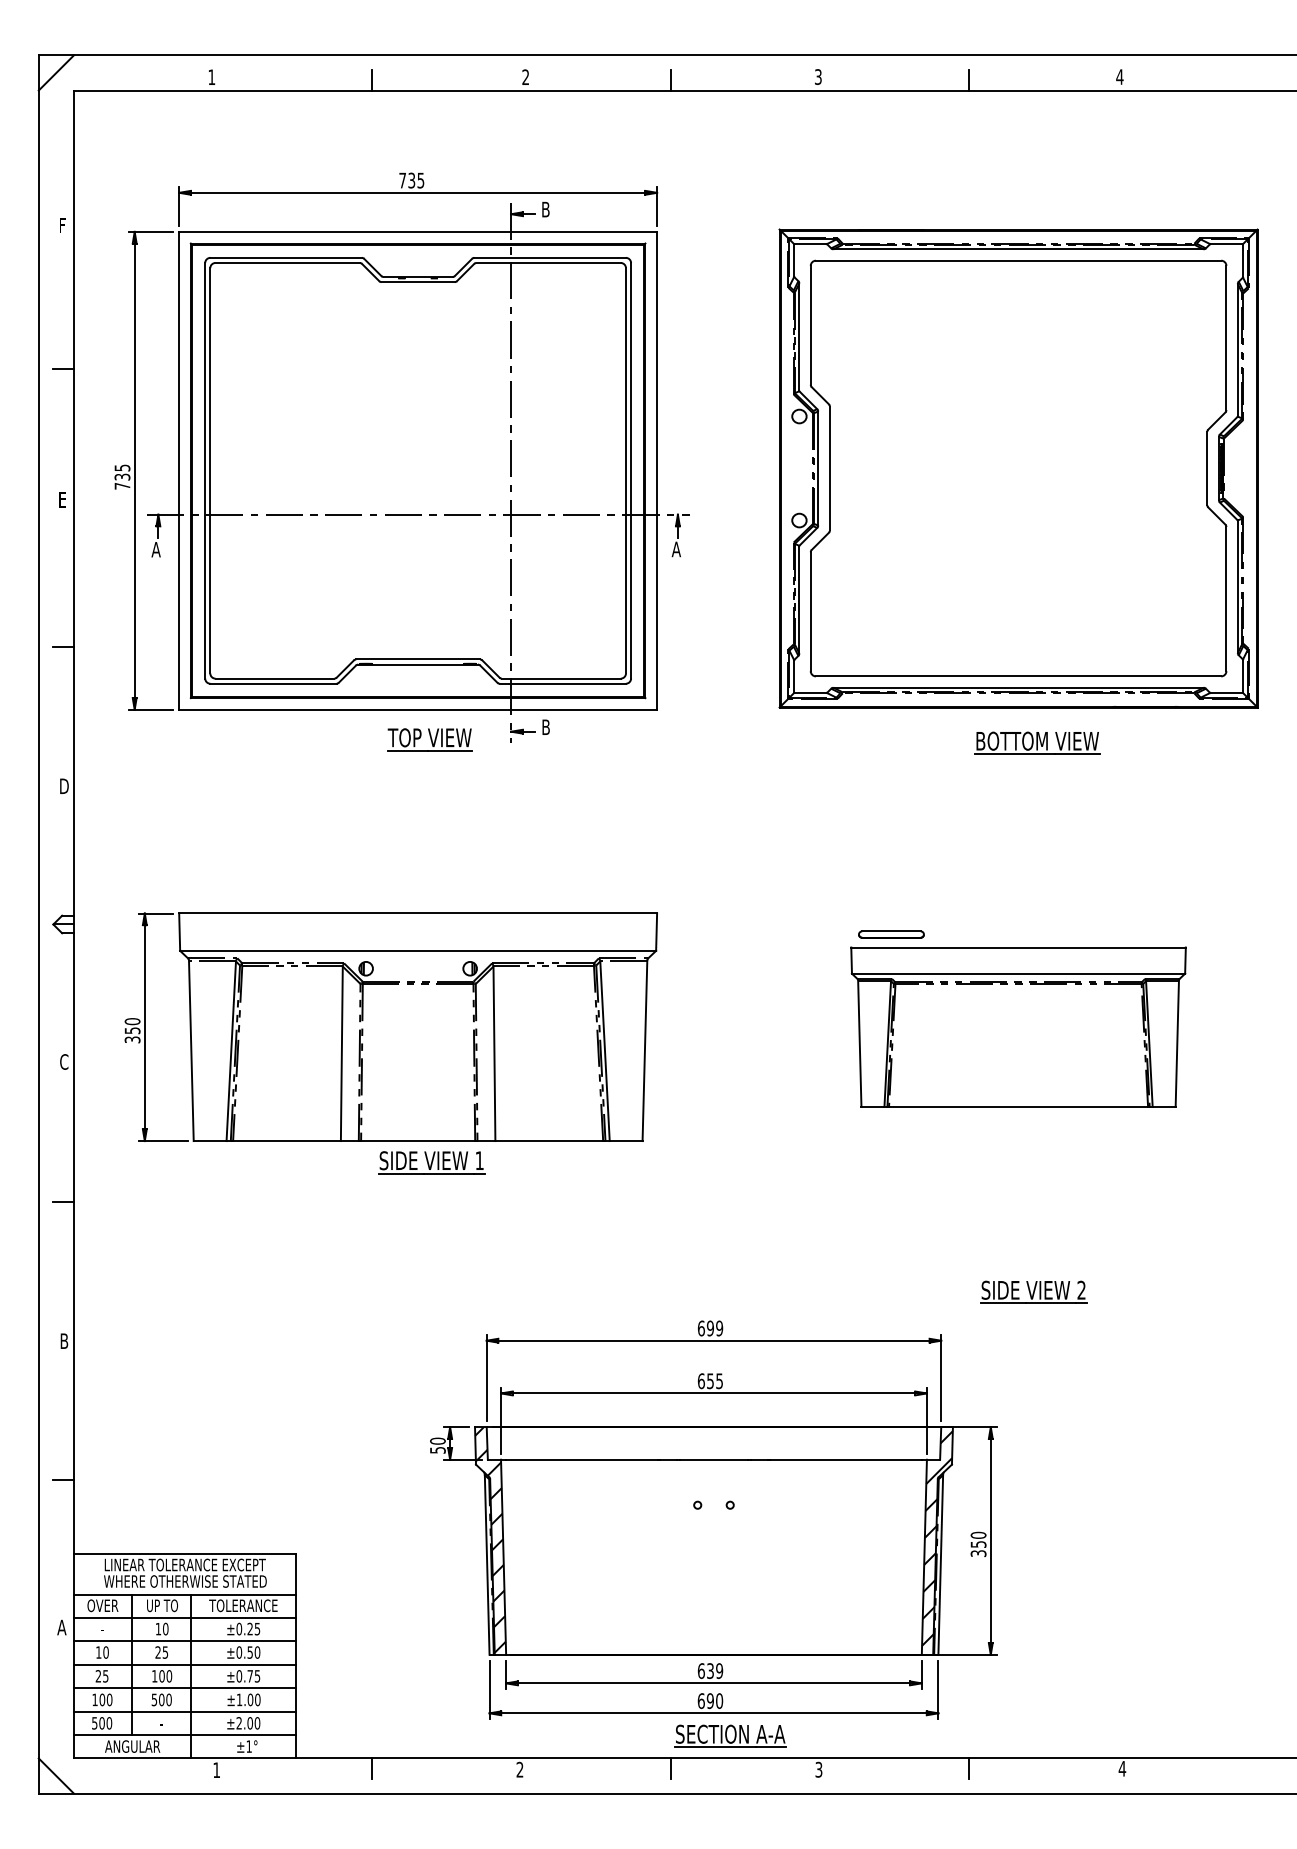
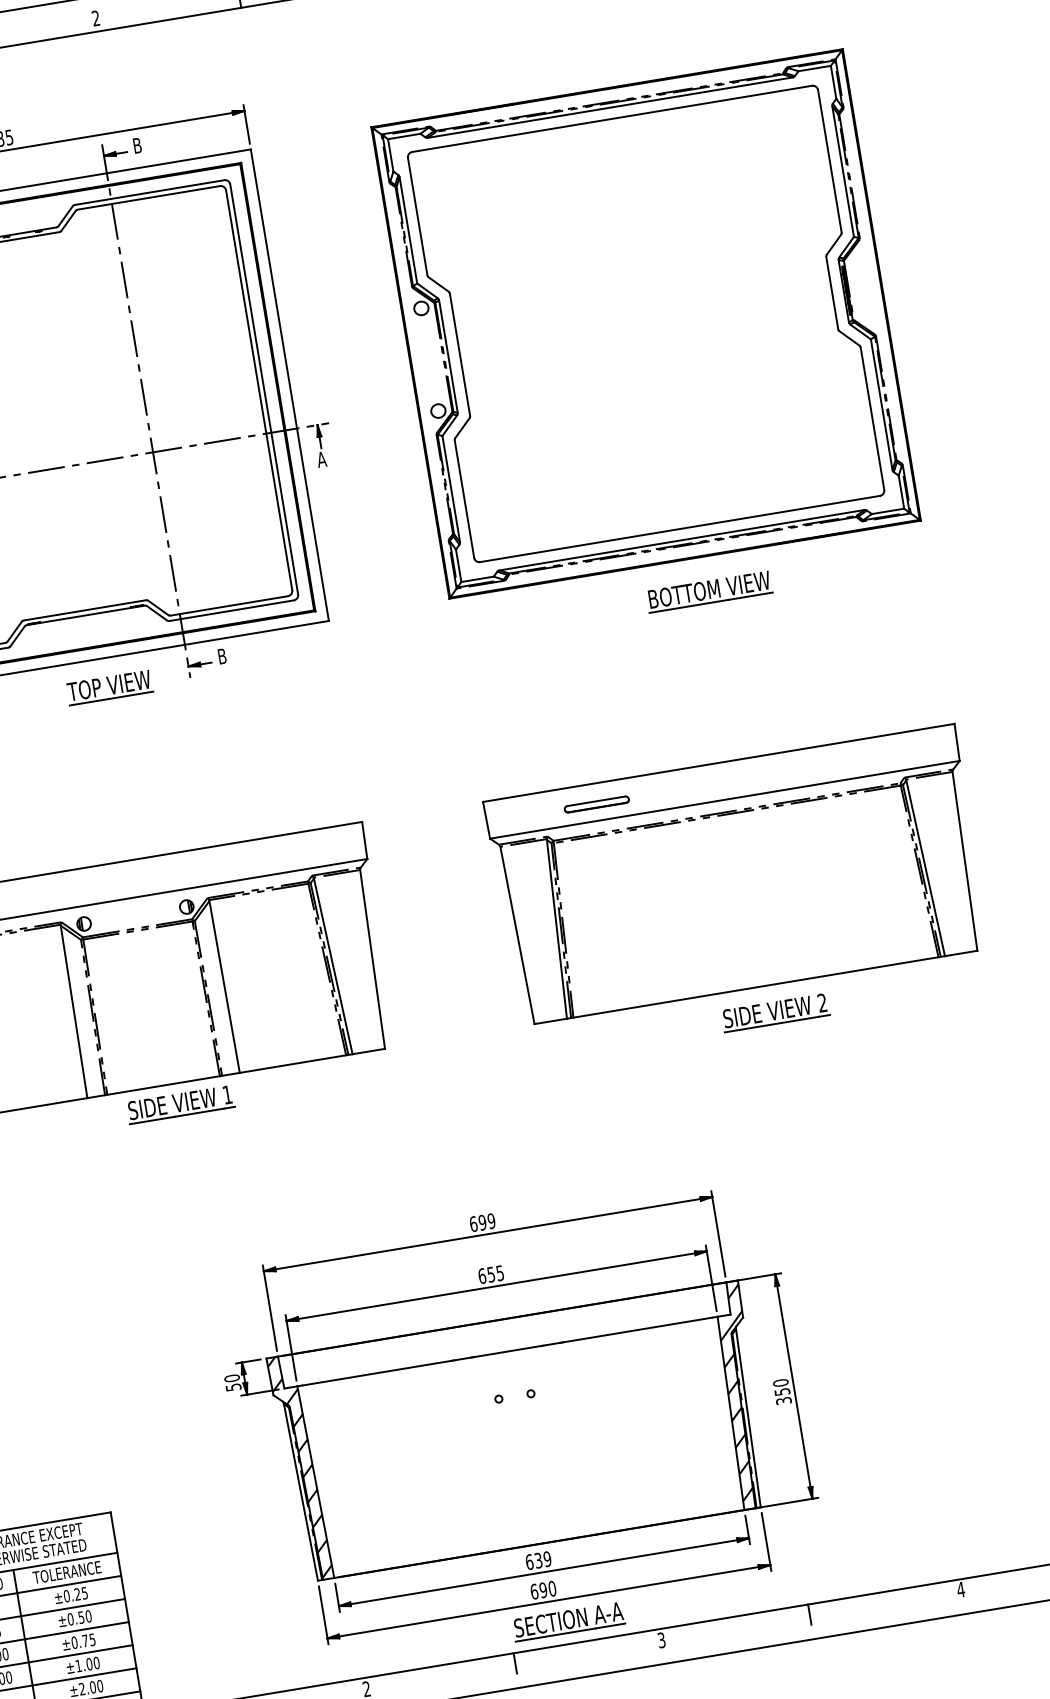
part: (1018, 1026) -> (737, 874), size x1.43
part: (1033, 1291) -> (775, 1012), moved

